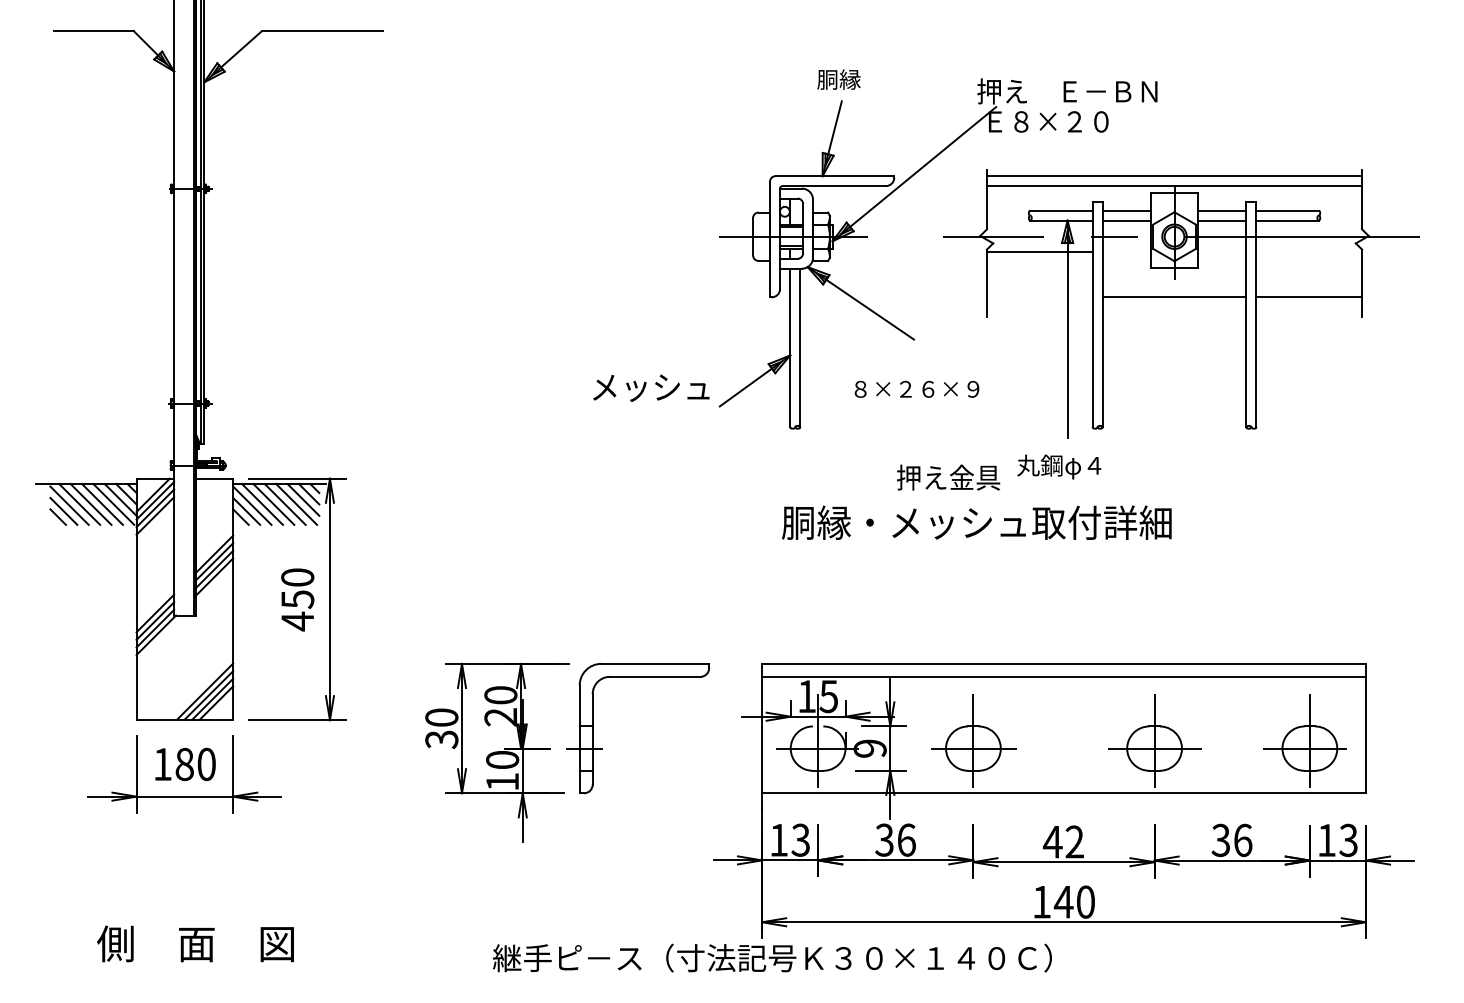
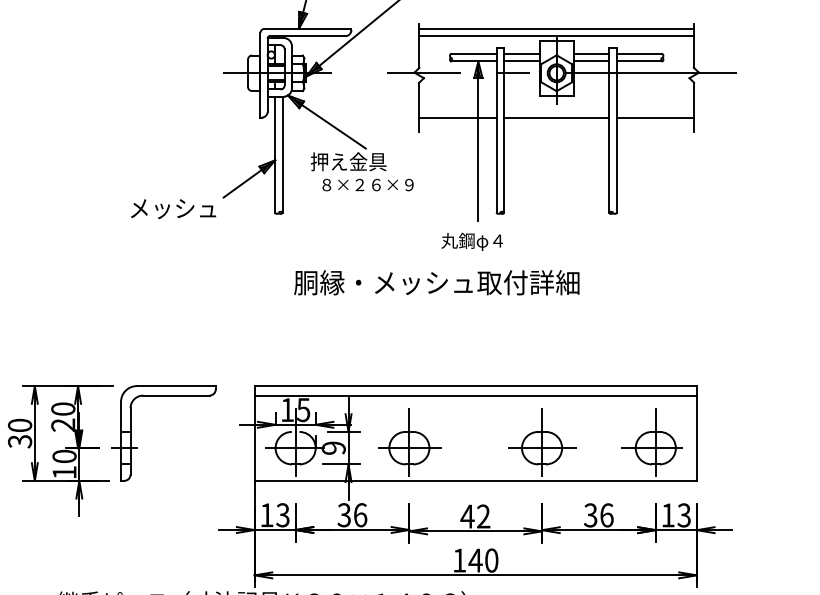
line: (1039, 252) -> (457, 117), moved
text: (651, 387) -> (173, 208), moved
text: (948, 477) -> (348, 161), moved
text: (976, 522) -> (436, 282), moved

